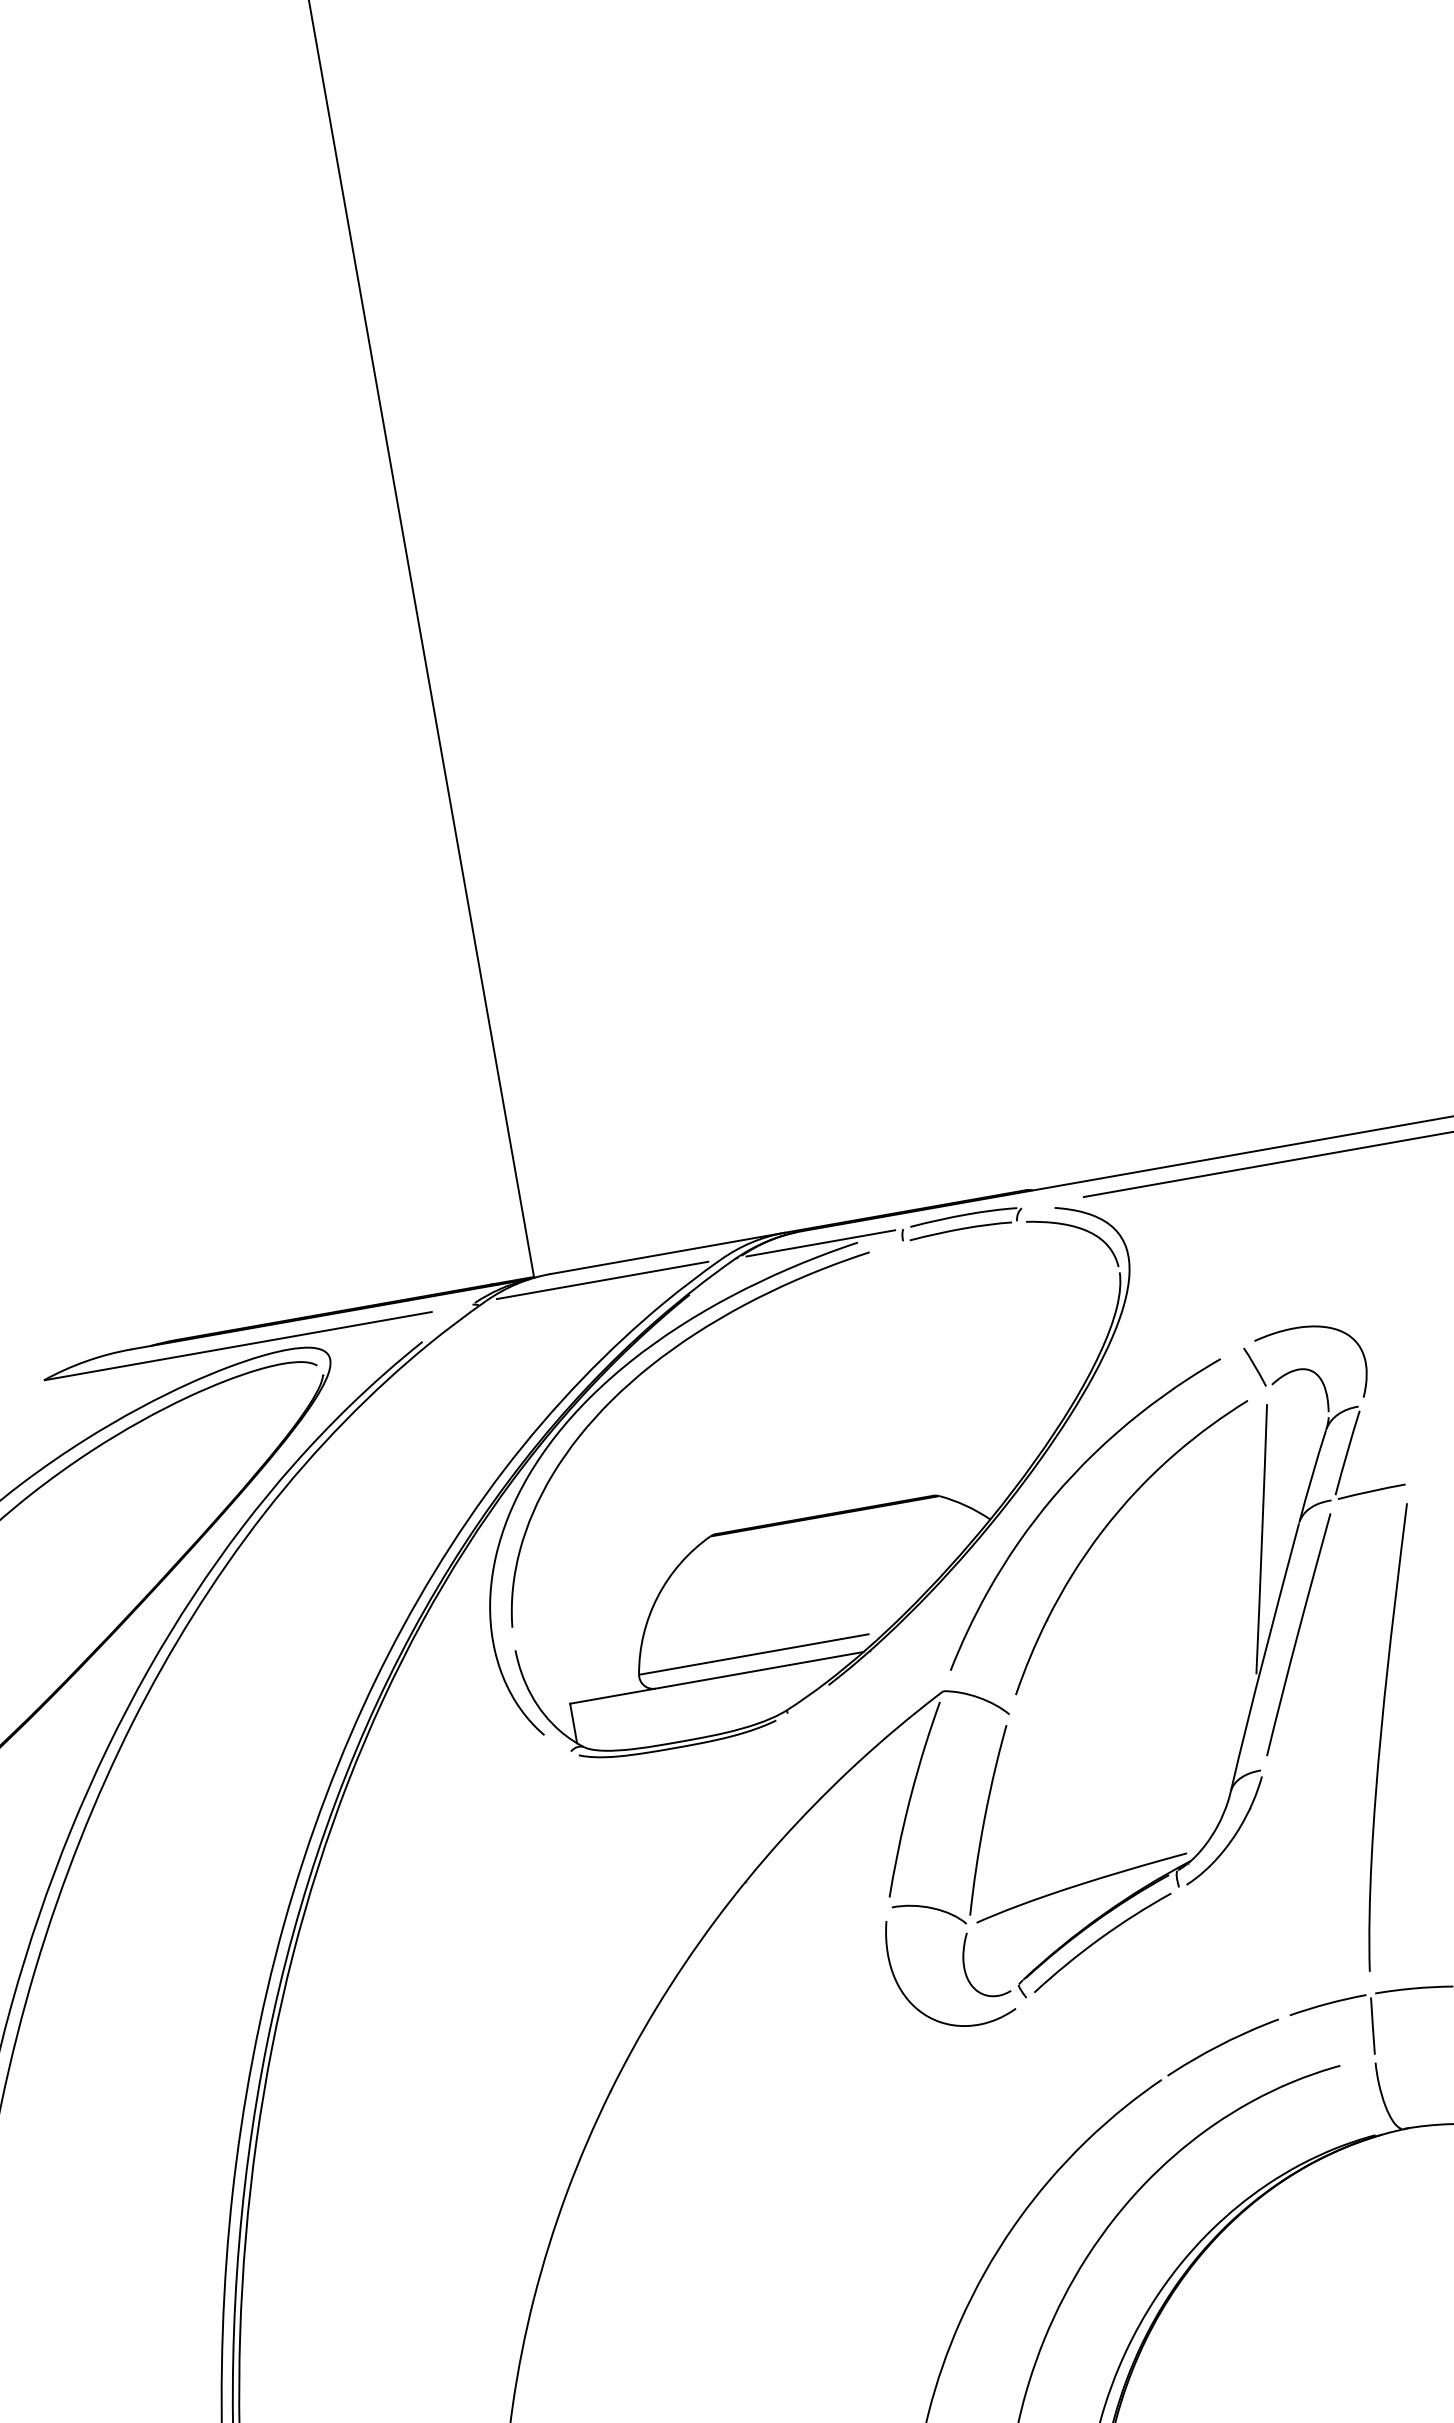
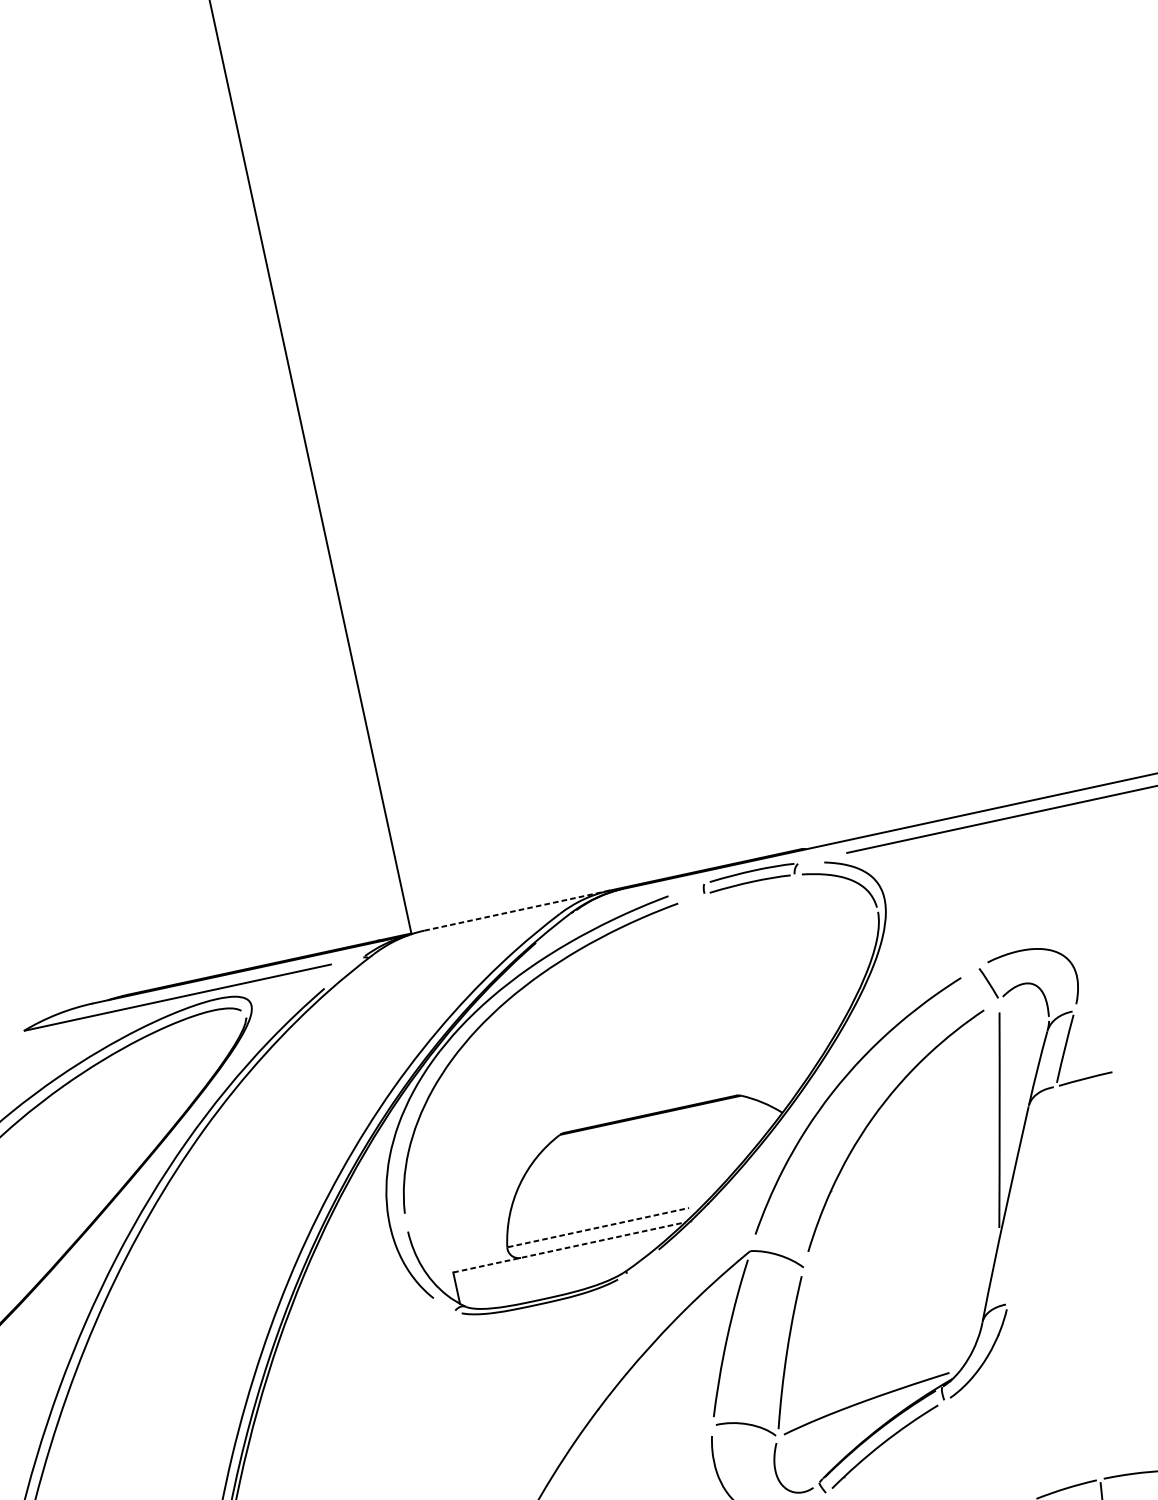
line: (820, 1243) -> (638, 898), removed
line: (667, 1253) -> (517, 910), solid -> dashed
line: (602, 1280) -> (466, 934), removed
curve: (1298, 1634) -> (1031, 1195), removed
line: (754, 1654) -> (598, 1227), solid -> dashed
line: (716, 1677) -> (569, 1247), solid -> dashed
curve: (1381, 1737) -> (1100, 1274), removed

